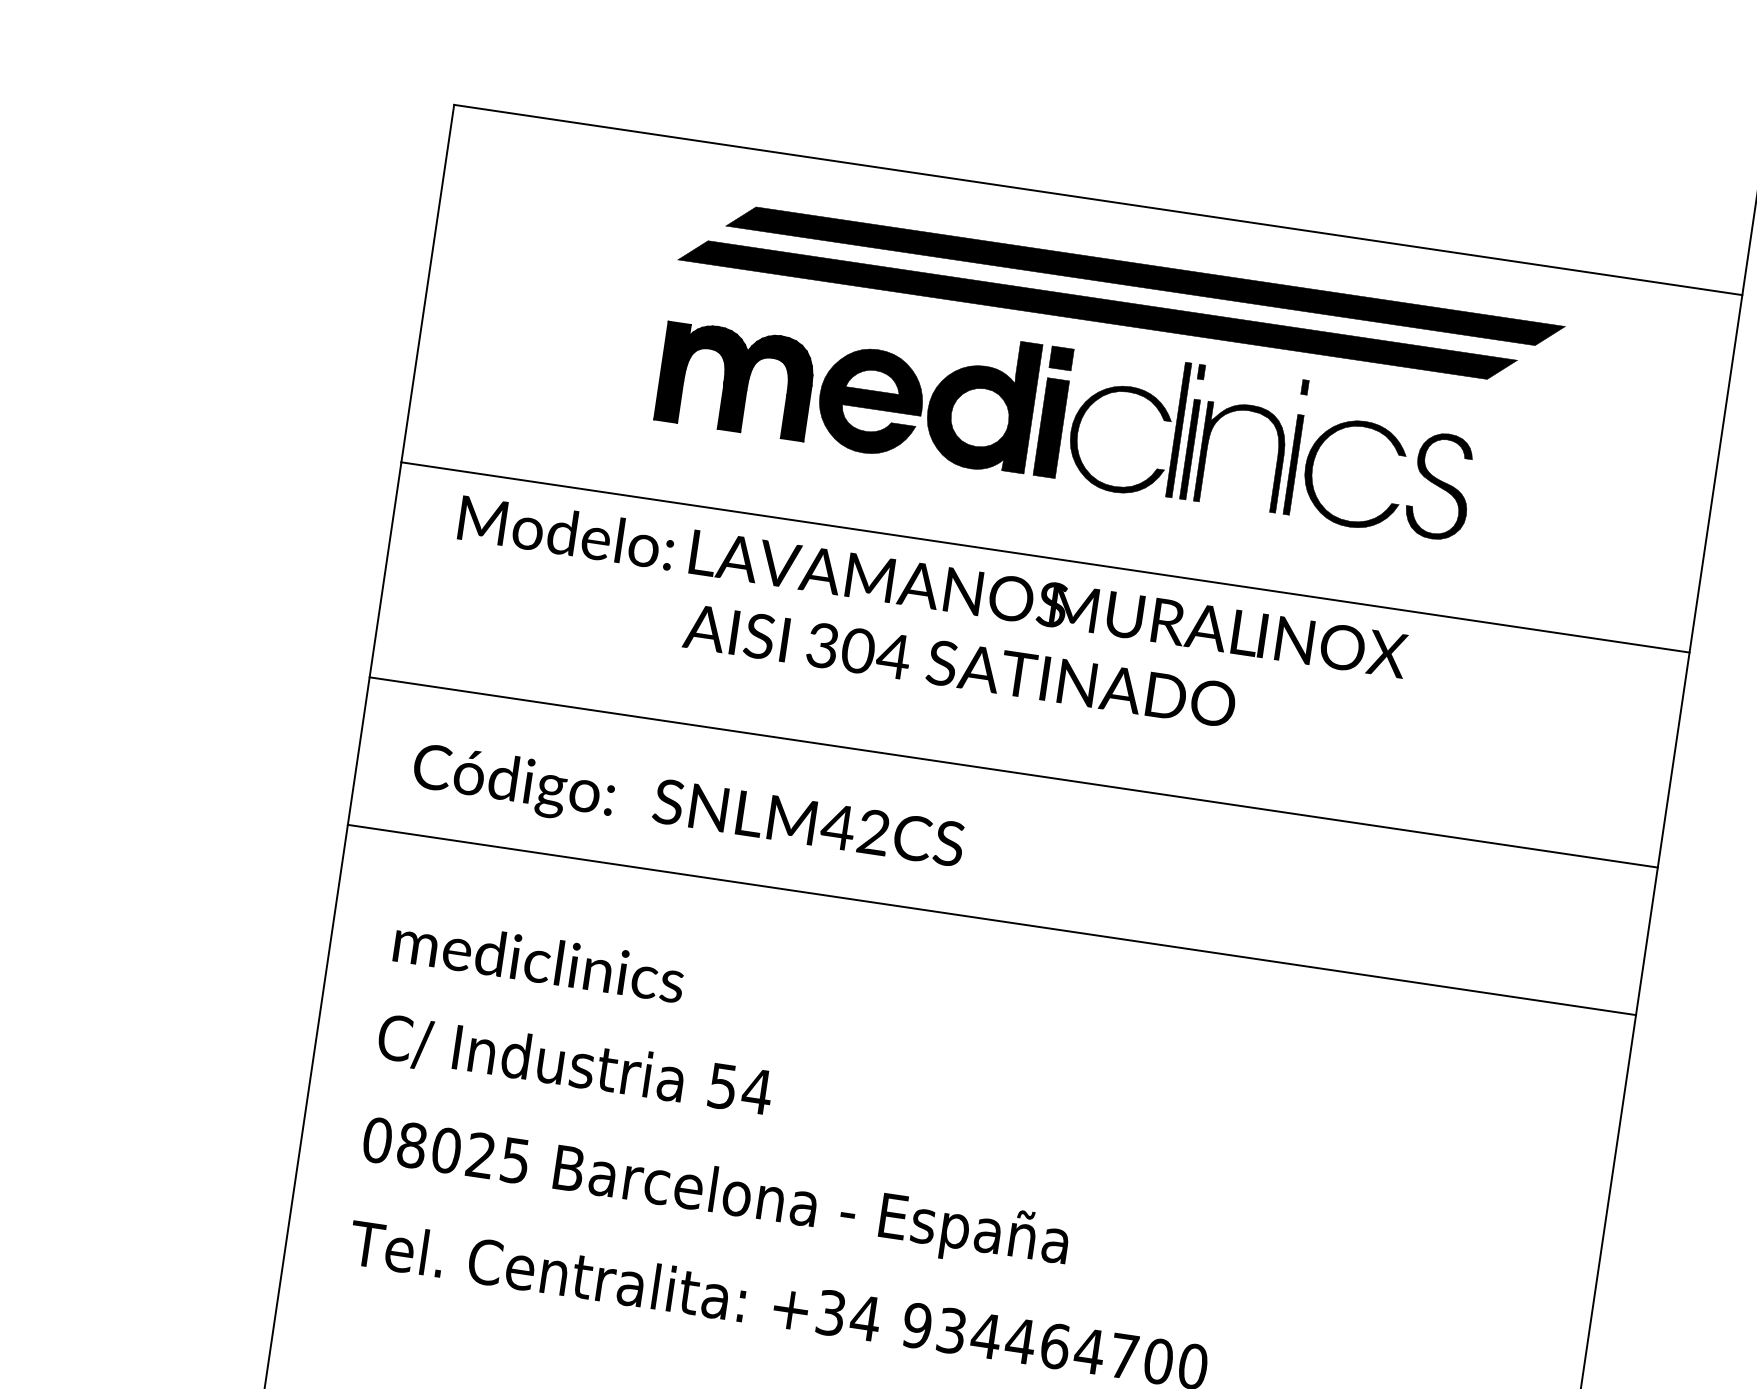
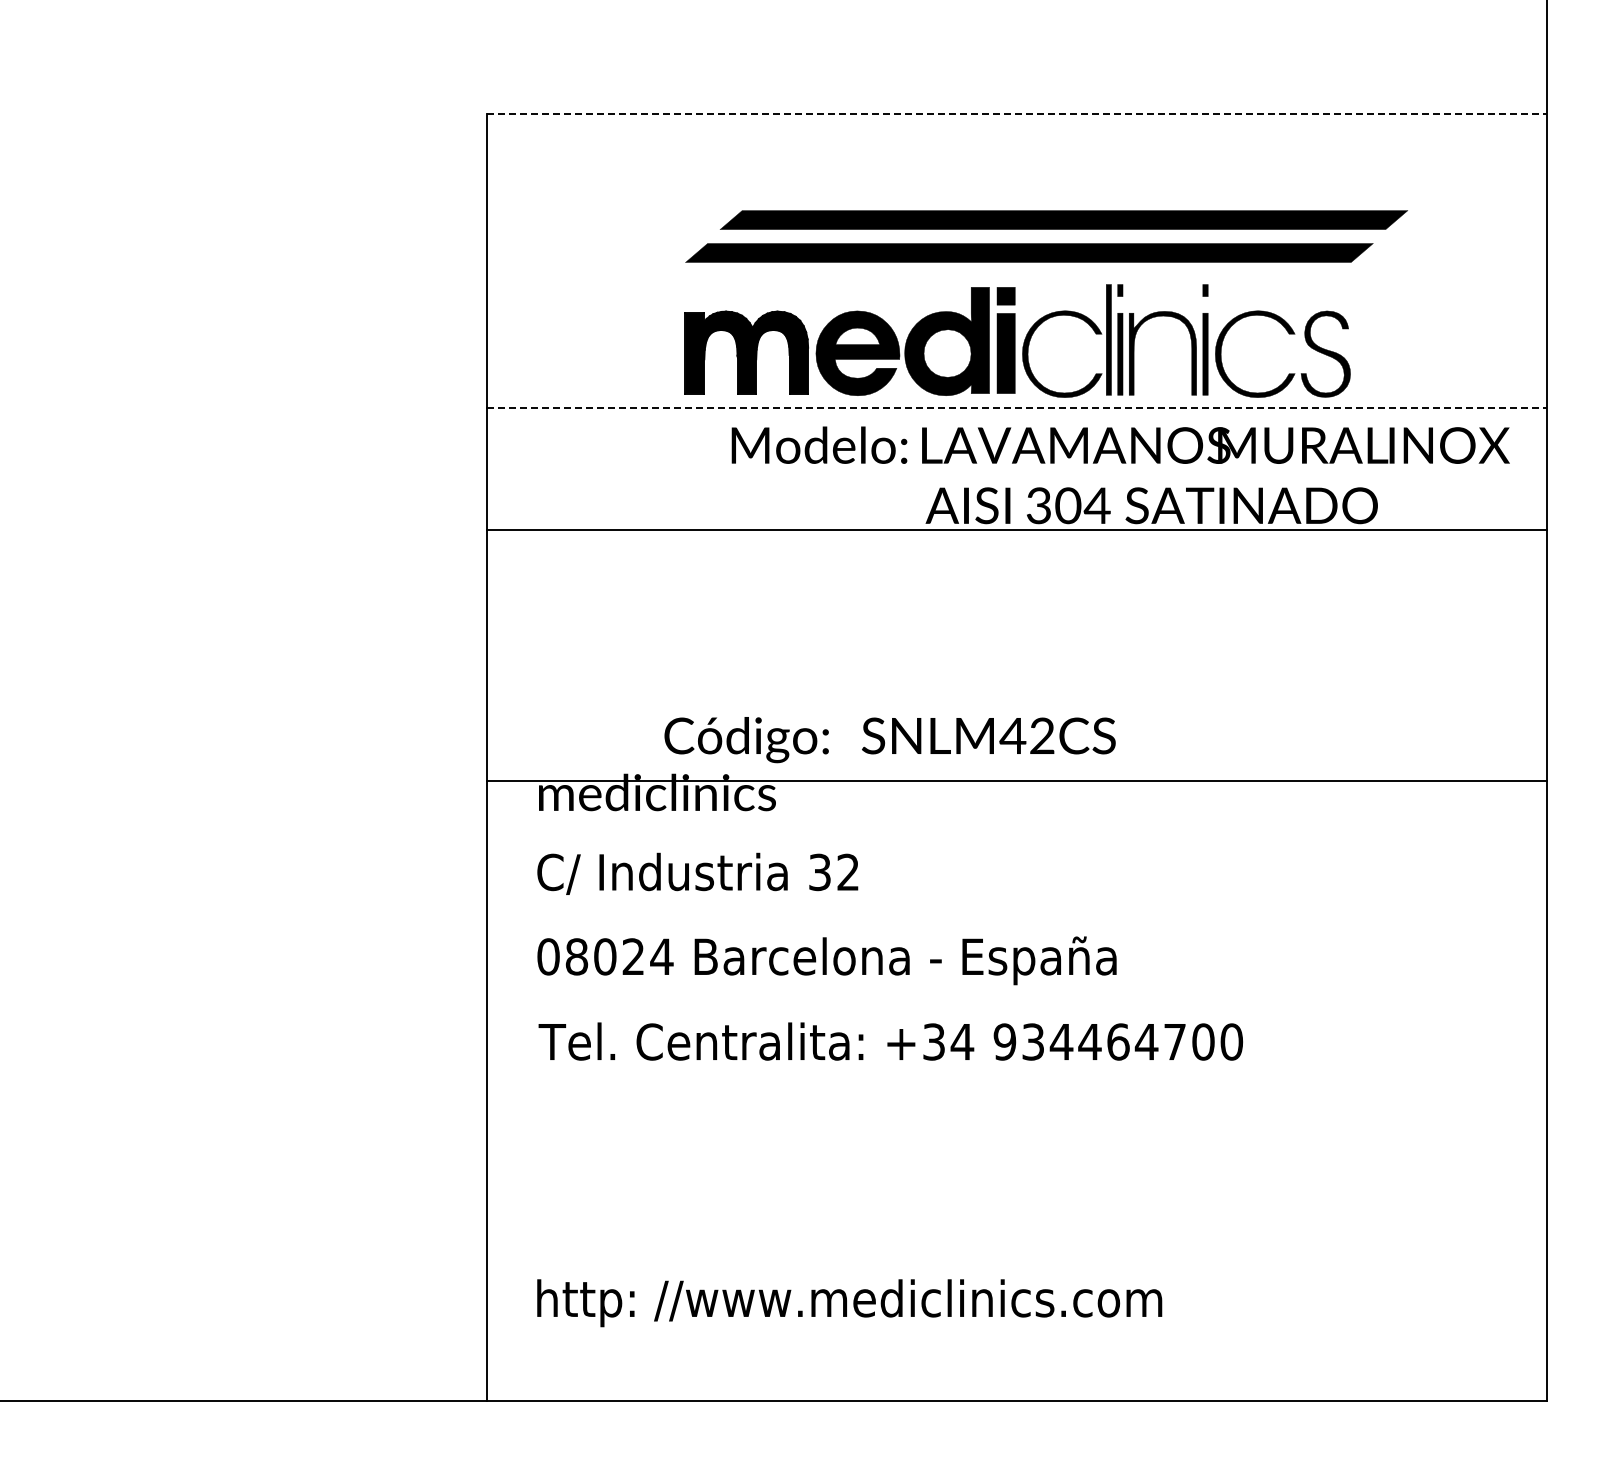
line: (1097, 200) -> (1016, 114), solid -> dashed
part: (1111, 387) -> (1049, 313), moved
line: (1045, 557) -> (1016, 408), solid -> dashed
text: (927, 623) -> (1120, 475), moved
line: (1013, 772) -> (1016, 530), moved
text: (687, 810) -> (889, 740), moved
line: (991, 919) -> (1016, 781), moved
text: (740, 1087) -> (834, 871), 54 -> 32
text: (515, 1160) -> (661, 956), 08025 -> 08024

